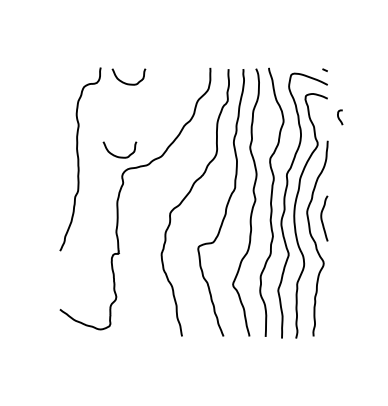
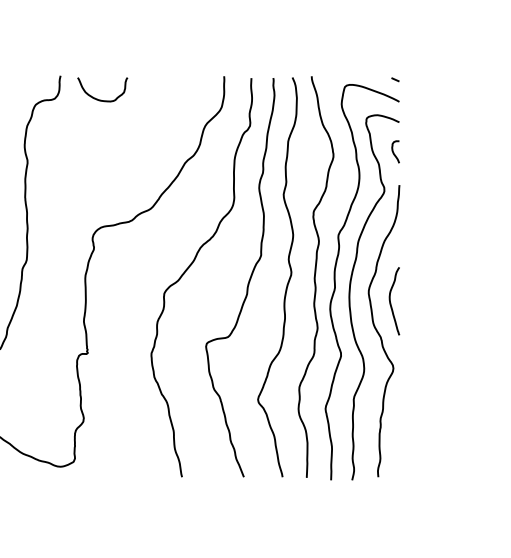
curve: (339, 117) -> (394, 151), moved
curve: (116, 155) -> (84, 207), removed

